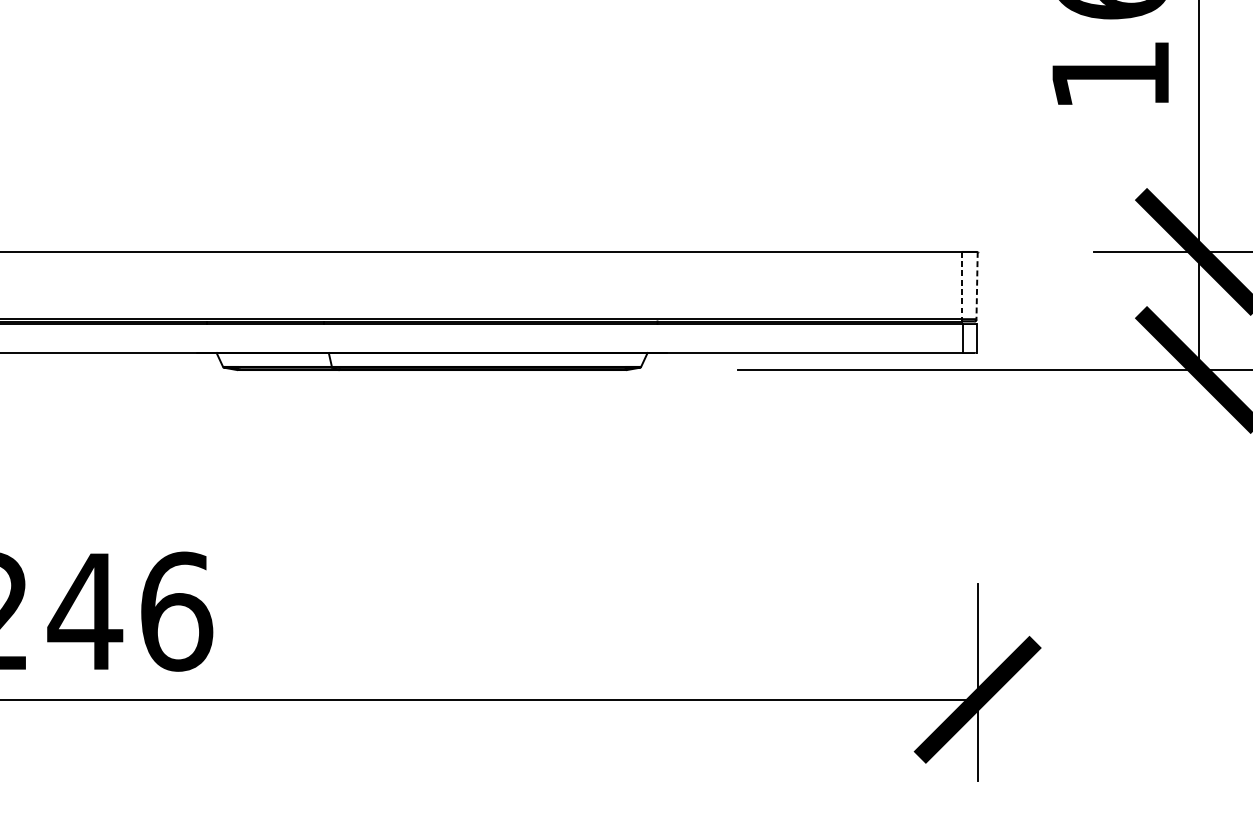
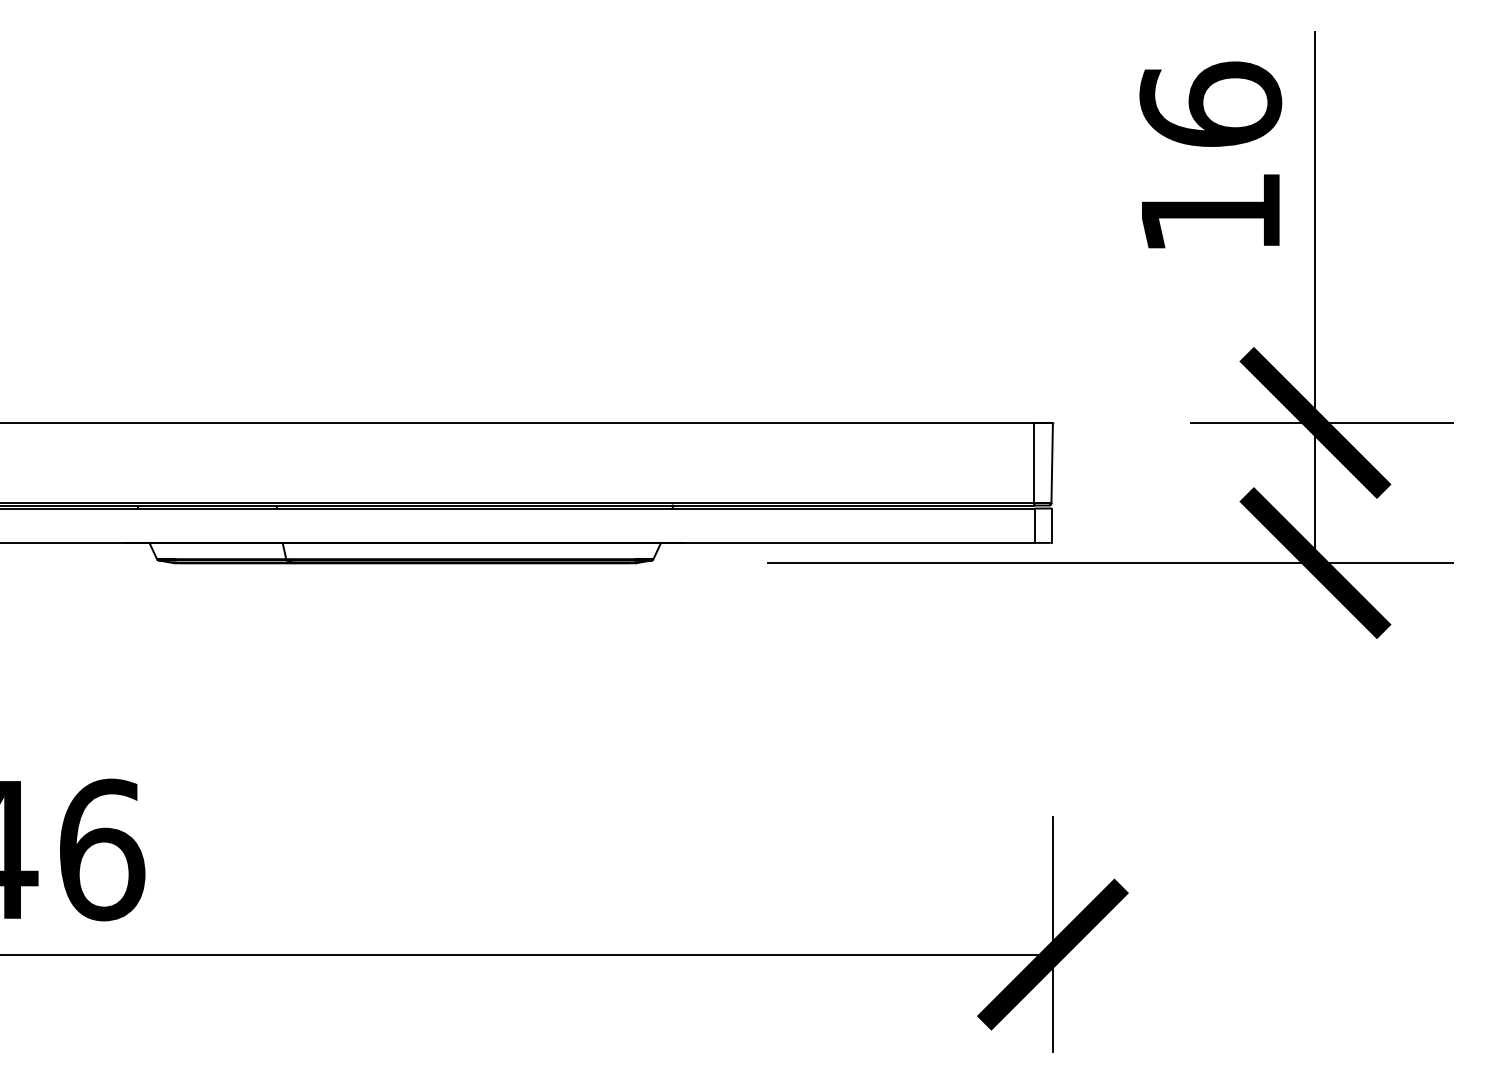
line: (962, 286) -> (1034, 463), dashed -> solid
line: (977, 286) -> (1052, 463), dashed -> solid

